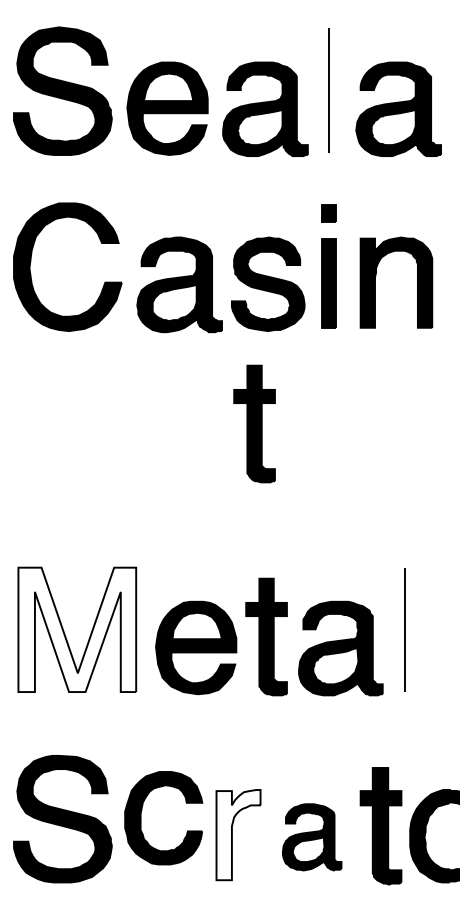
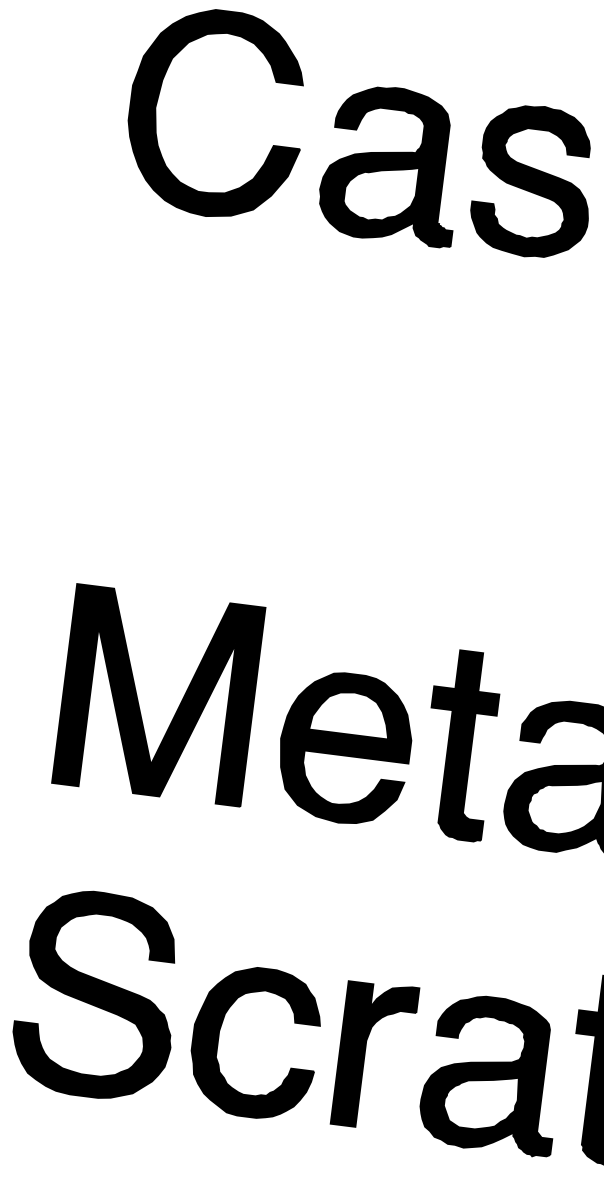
part: (254, 423) -> (483, 401), removed
fill: (77, 629) -> (159, 694), added
part: (141, 818) -> (219, 1038), moved
fill: (238, 834) -> (375, 1055), added
part: (311, 837) -> (491, 1074), size x1.43

